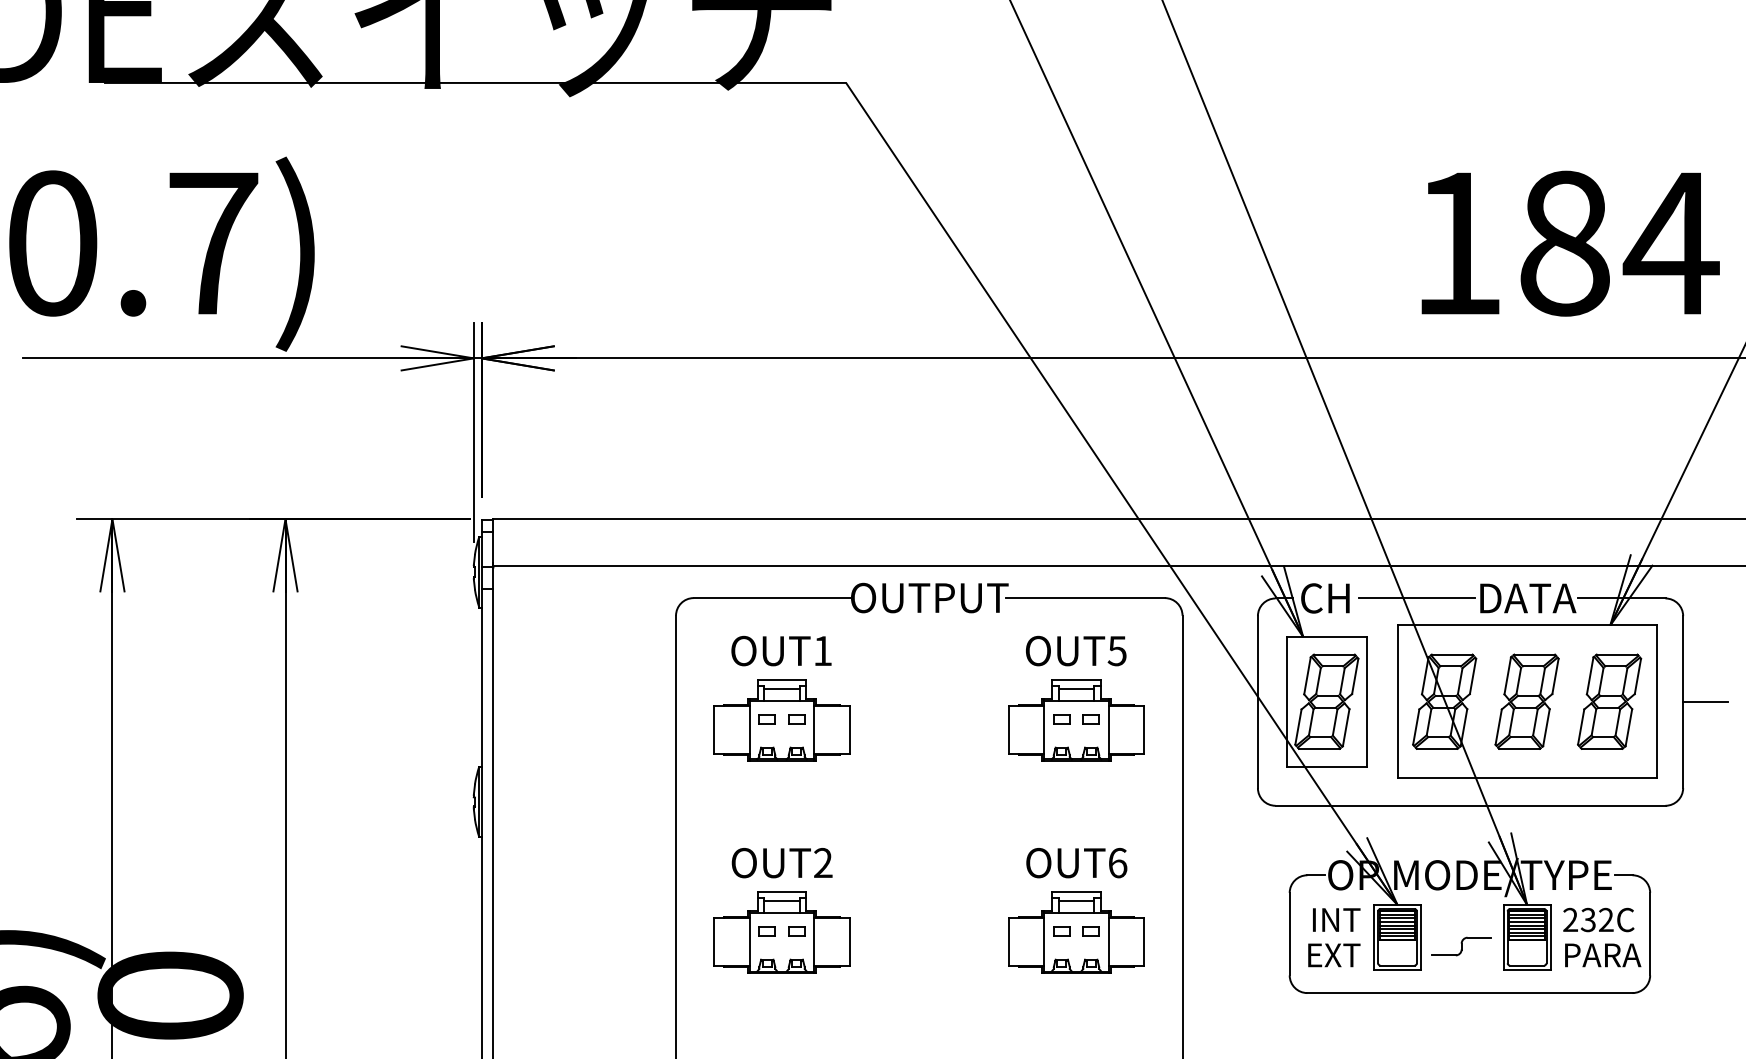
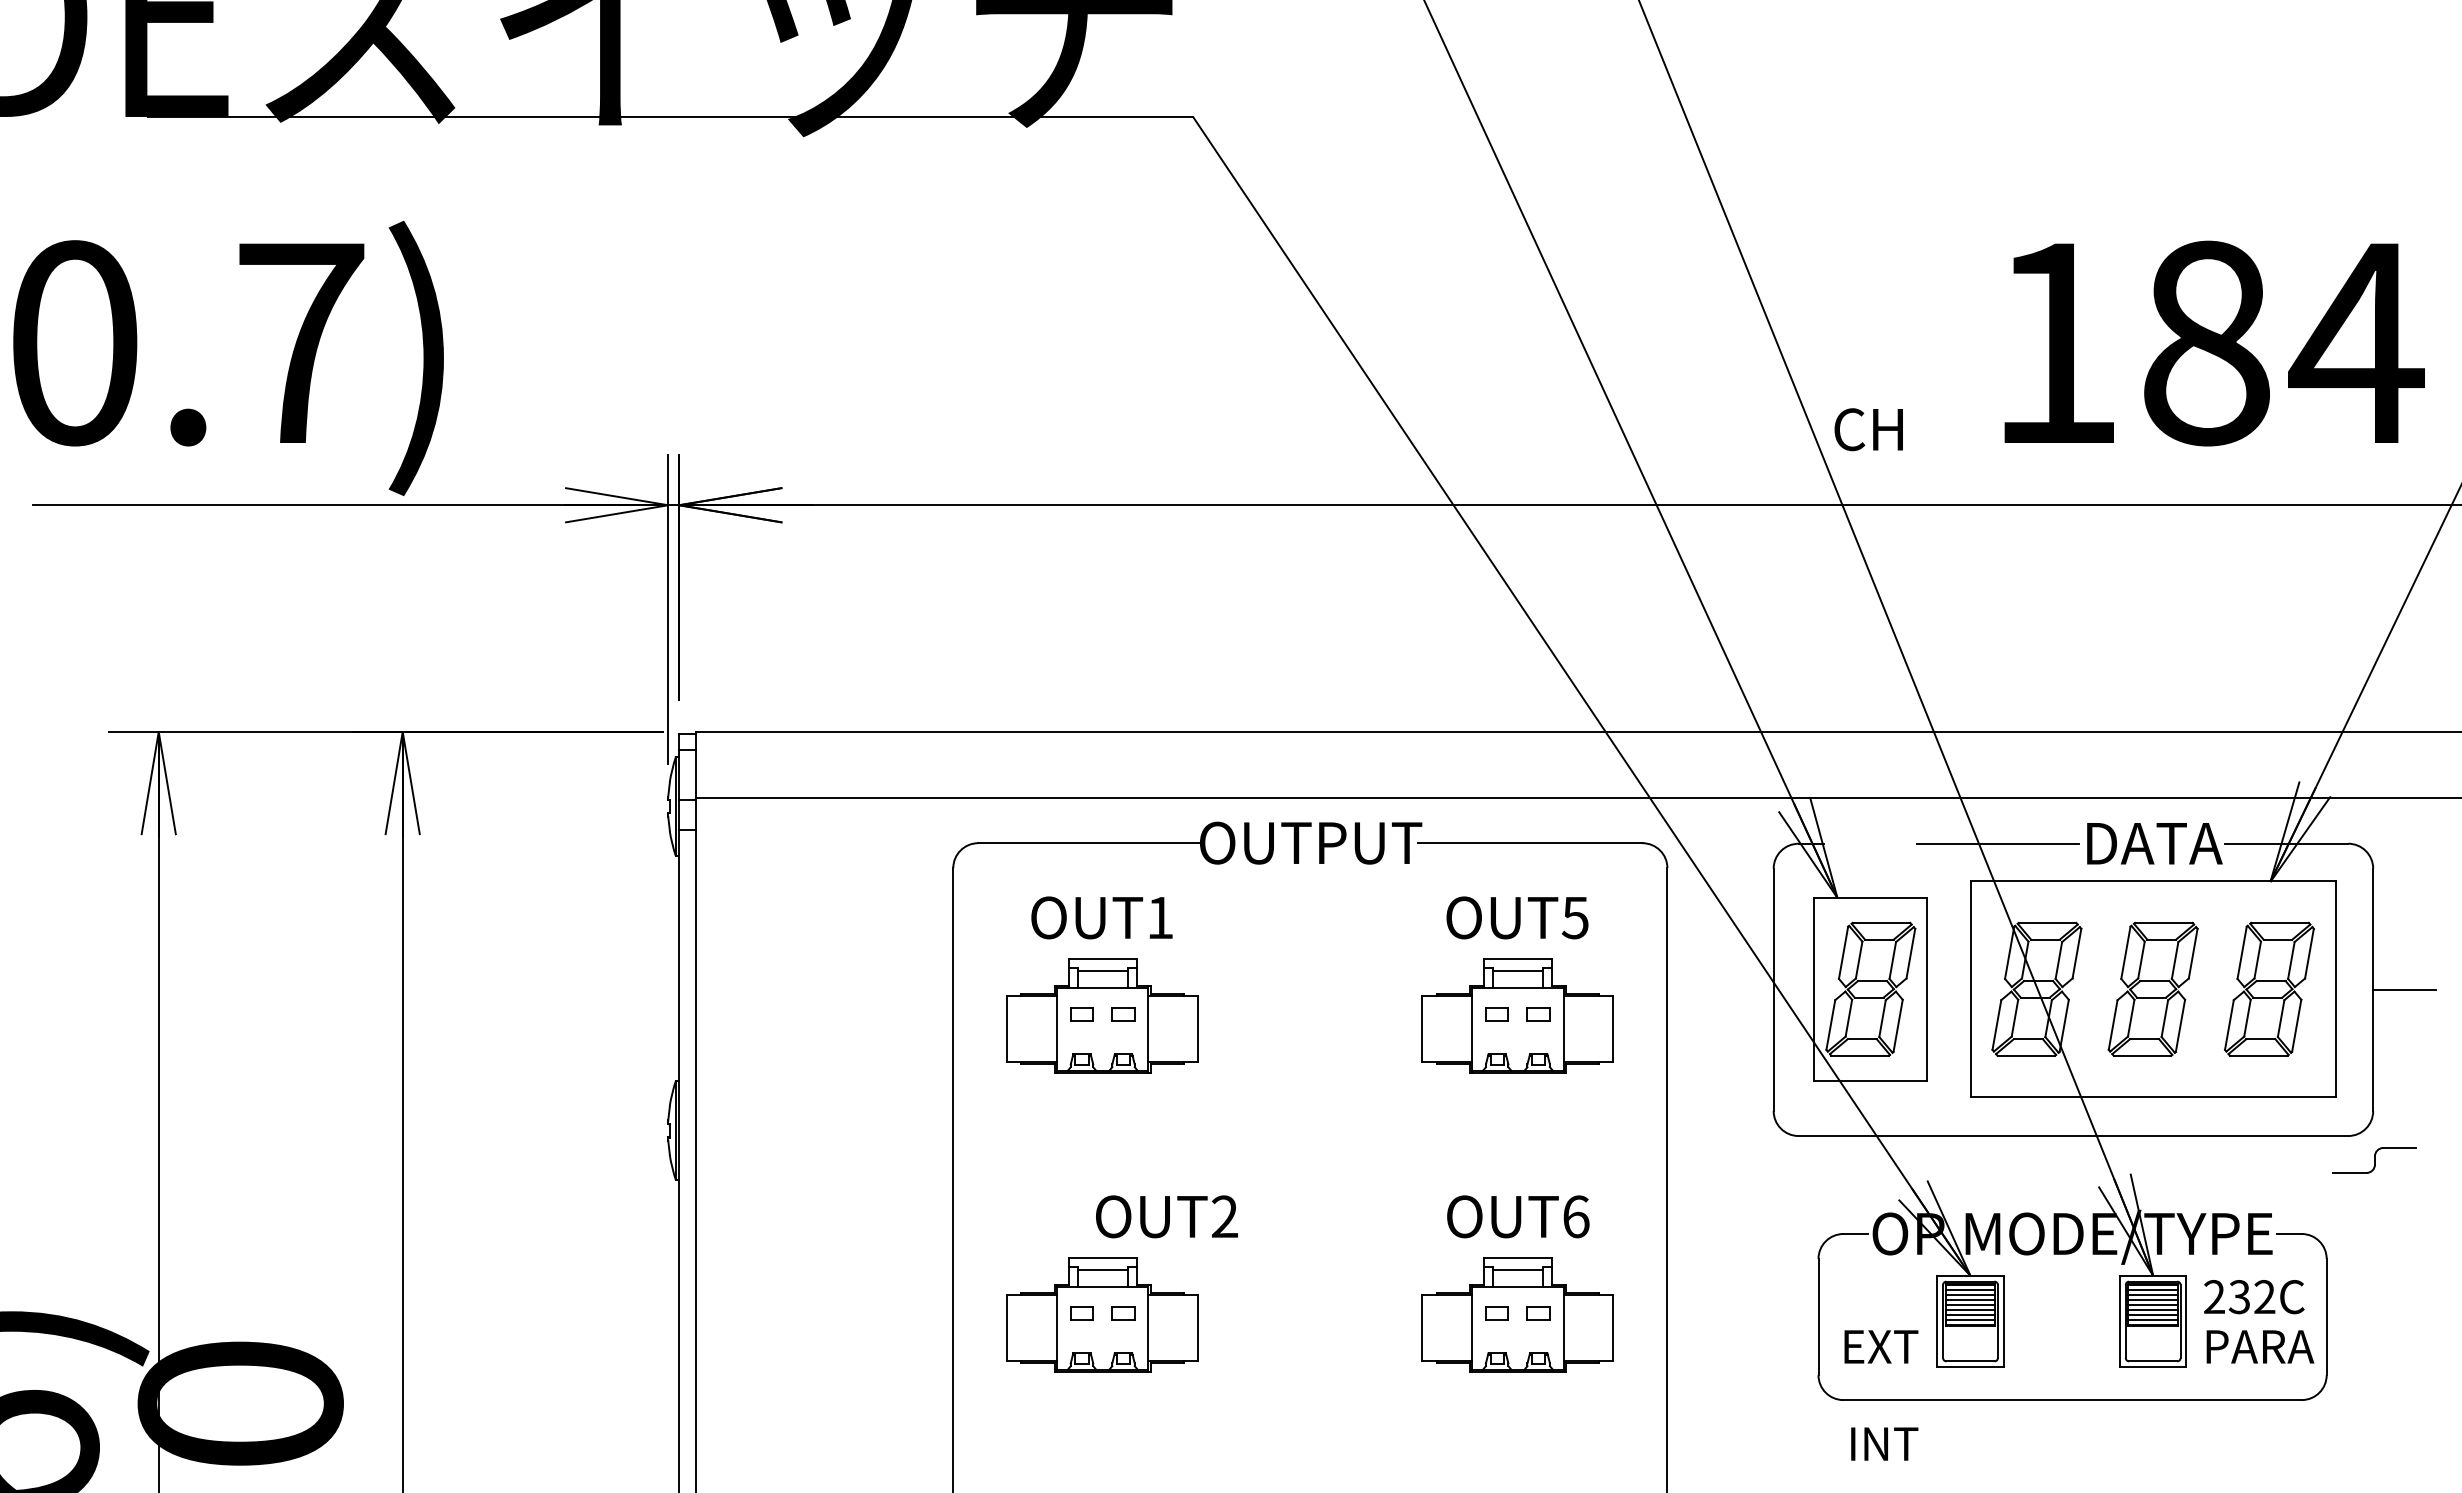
text: (1325, 598) -> (1868, 429), moved
text: (781, 862) -> (1166, 1216), moved
text: (1336, 919) -> (1884, 1443), moved
part: (1461, 946) -> (2374, 1160), moved

